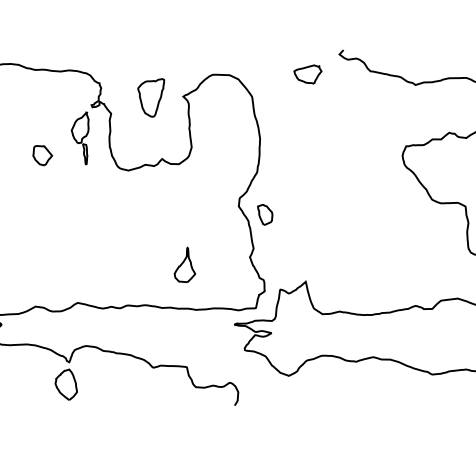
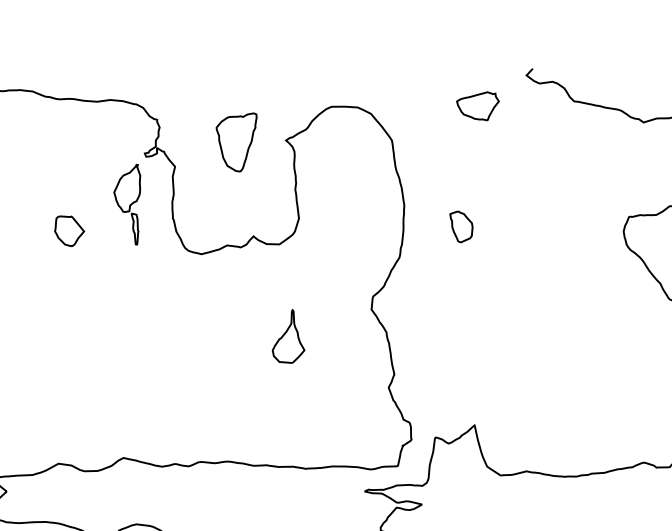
part: (265, 214) -> (461, 226), moved
part: (184, 264) -> (287, 335), moved

